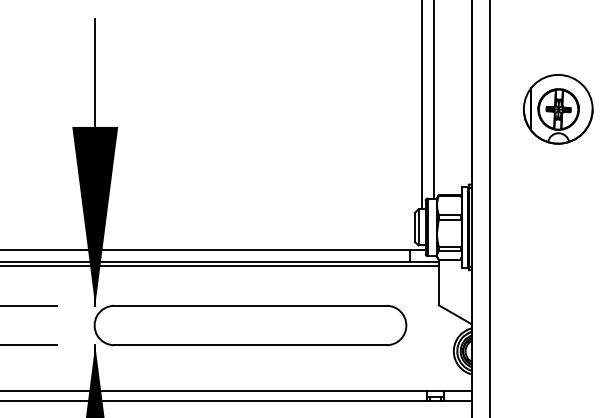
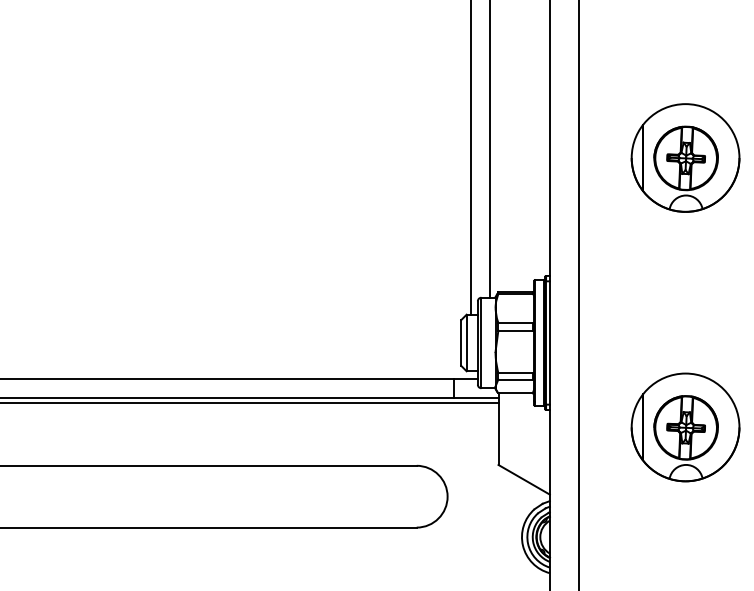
part: (558, 281) -> (685, 427), added

